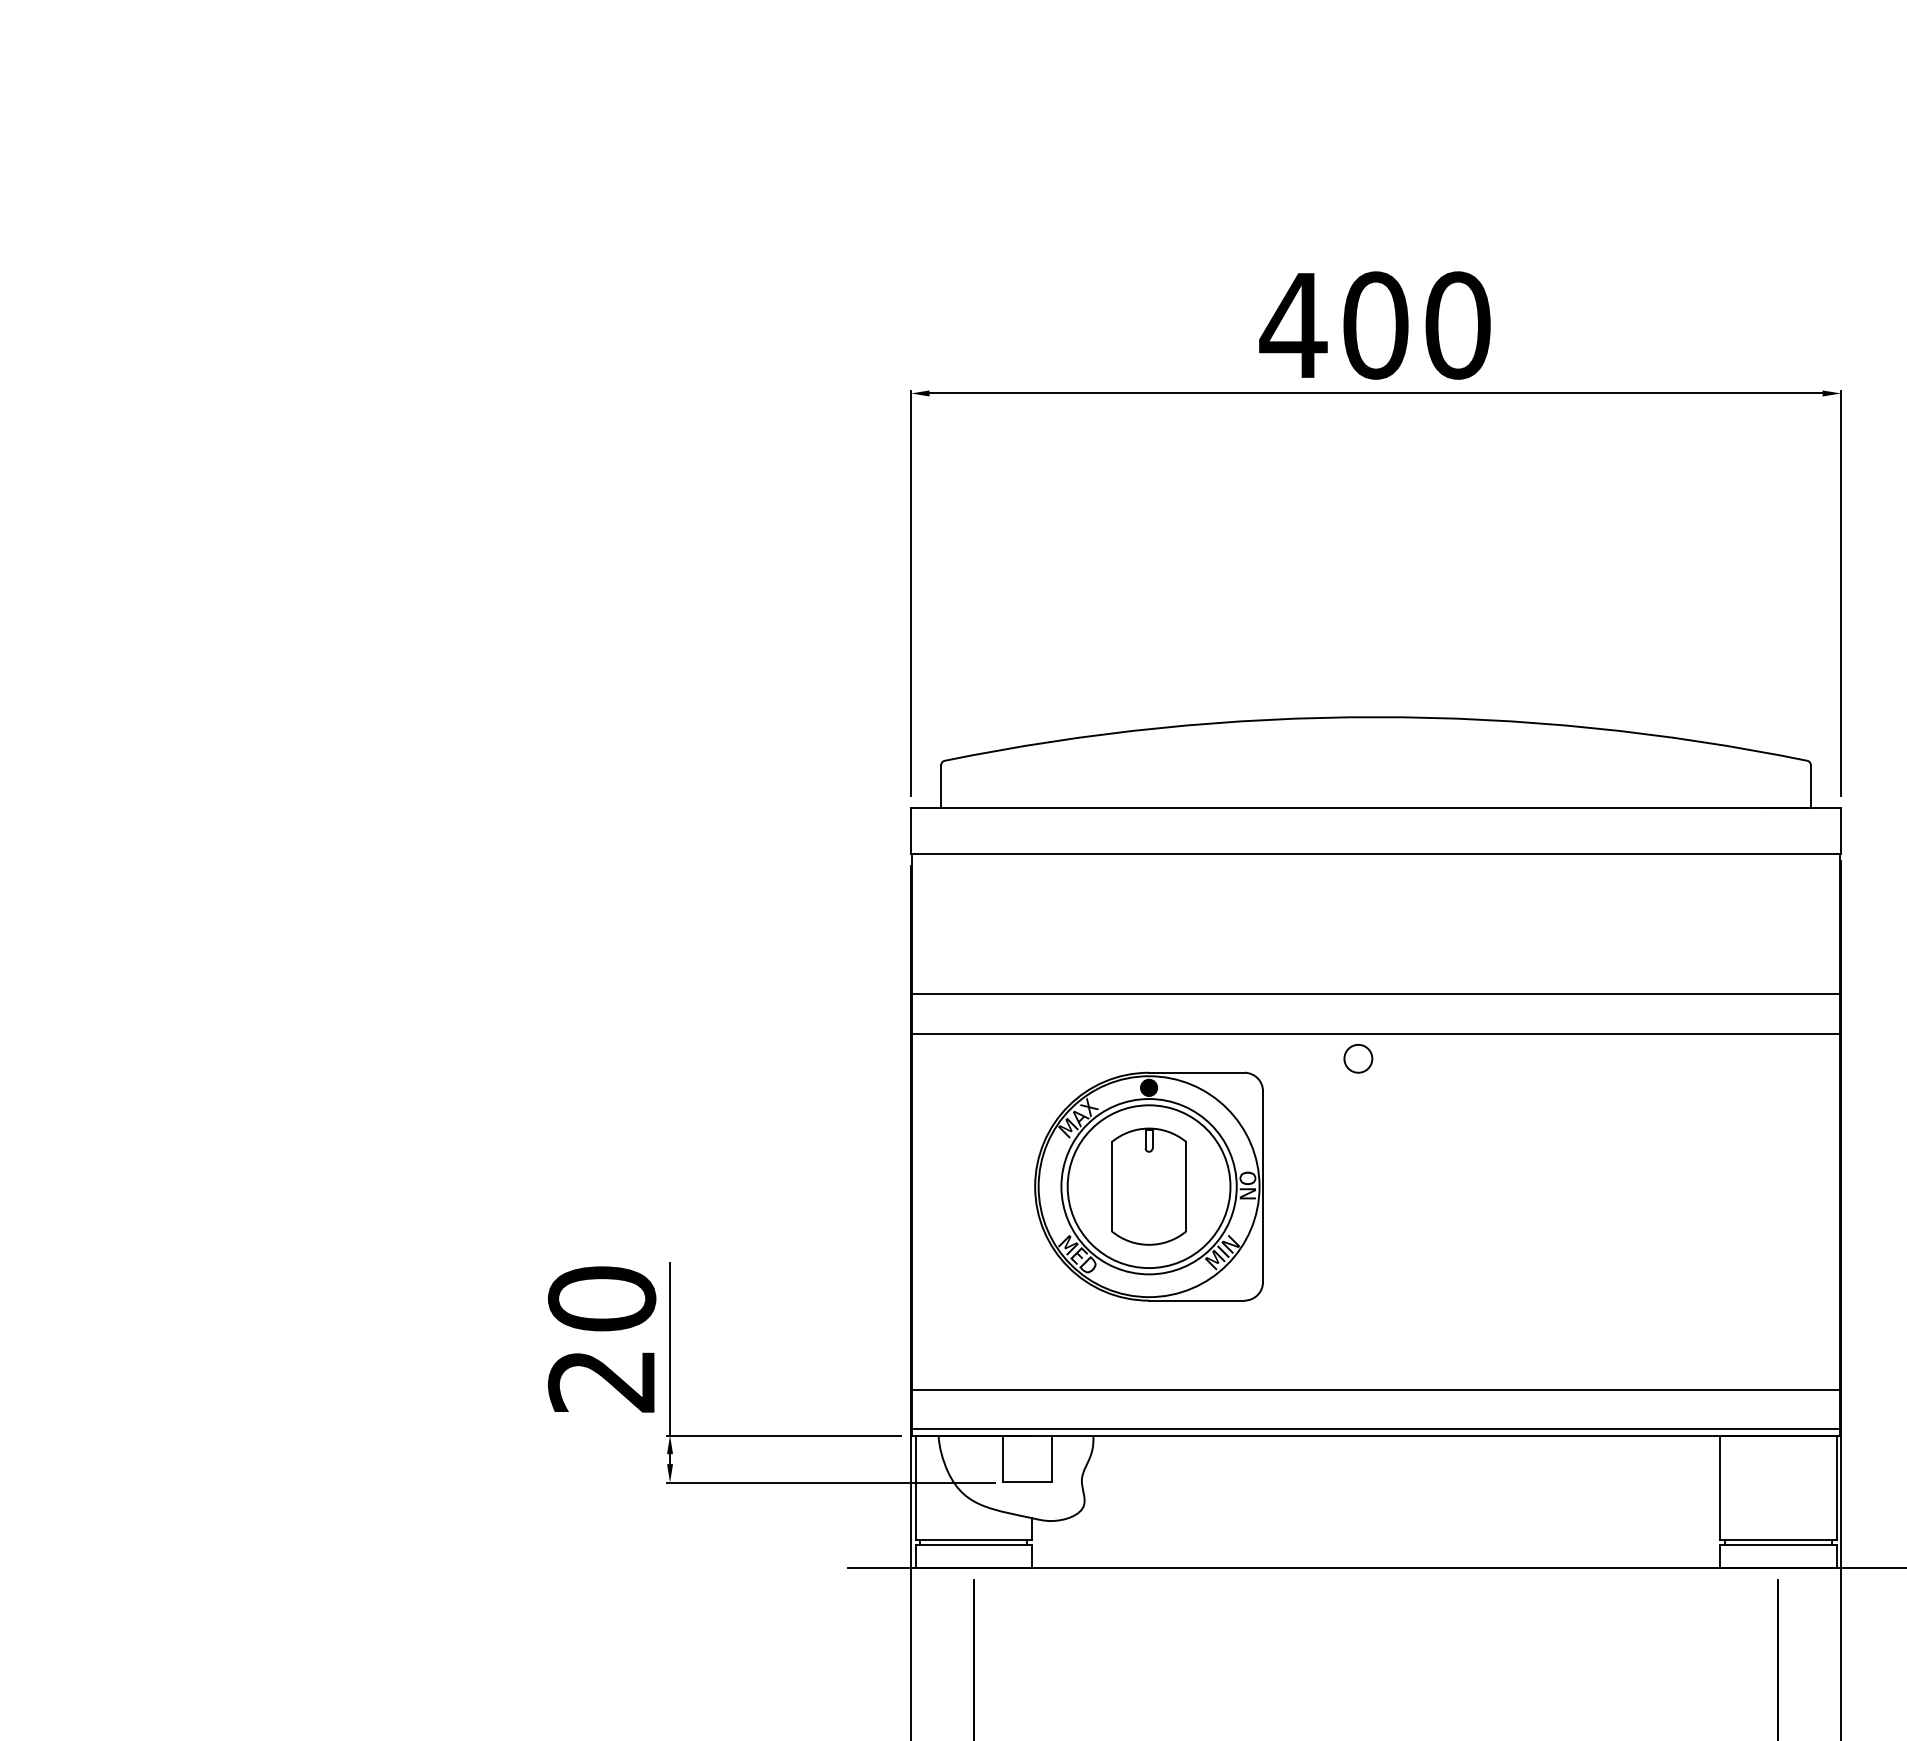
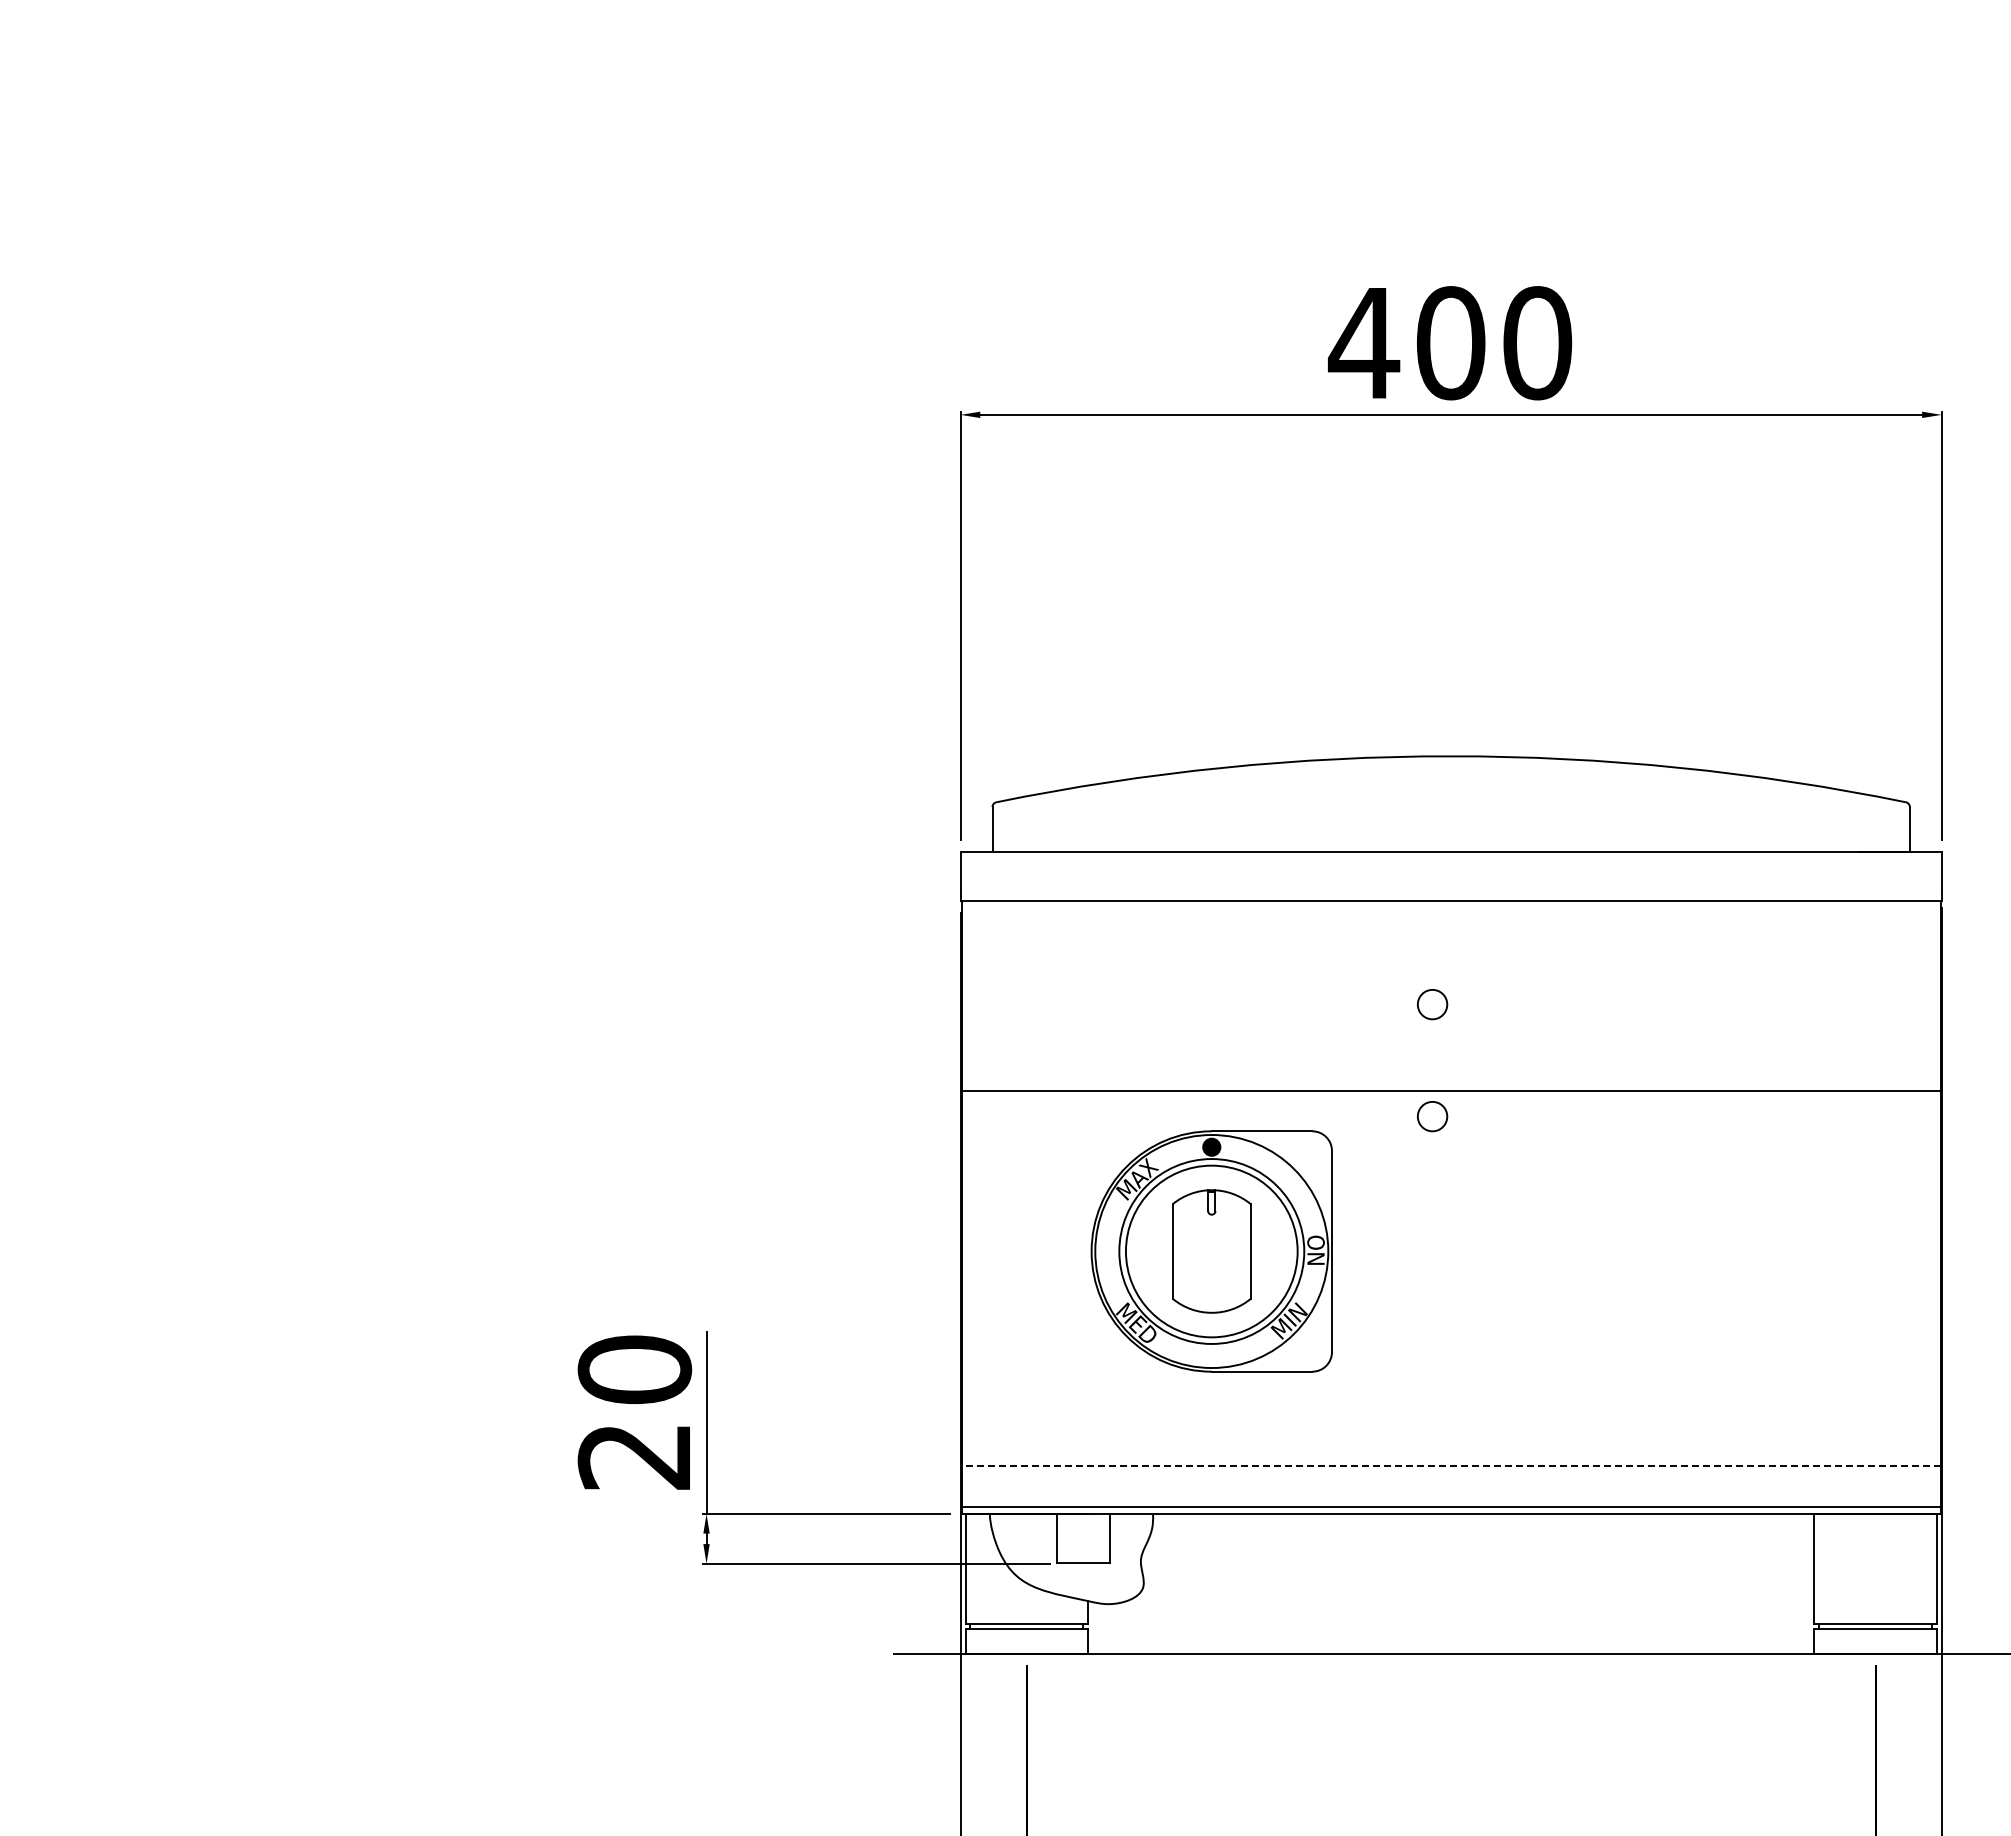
circle: (1358, 952) -> (1432, 1004), added
line: (1375, 993) -> (1450, 1047), removed
line: (1375, 1390) -> (1450, 1466), solid -> dashed

